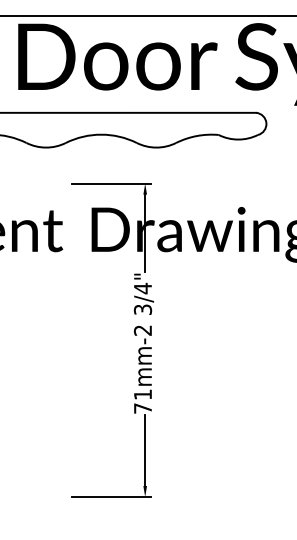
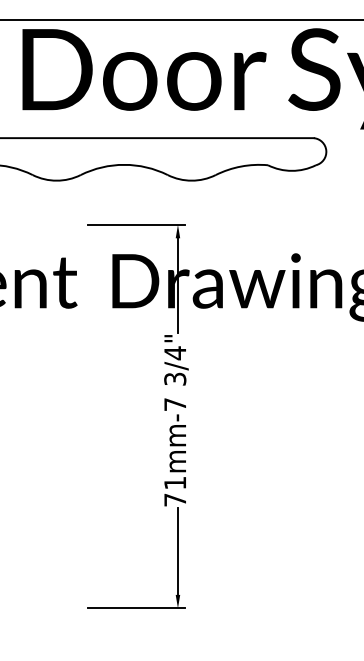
text: (142, 330) -> (174, 404), 71mm-2 -> 71mm-7

